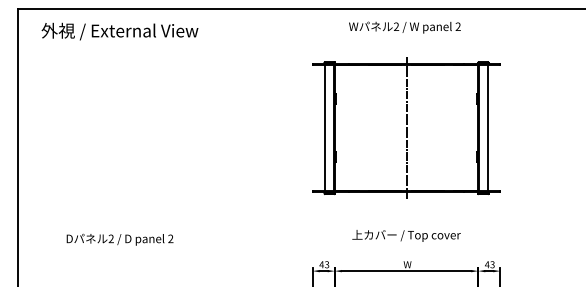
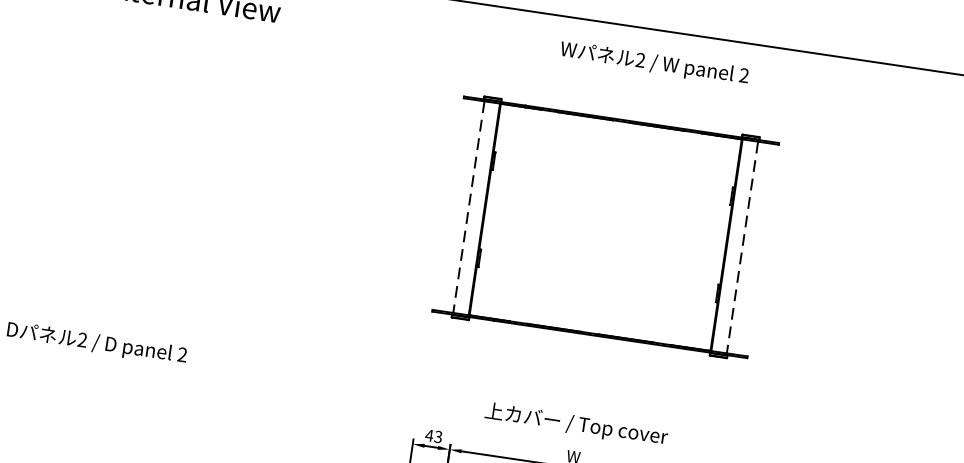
text: (404, 27) -> (653, 63), moved
line: (325, 128) -> (469, 207), solid -> dashed
line: (406, 128) -> (605, 227), removed
line: (488, 128) -> (743, 248), solid -> dashed
text: (406, 235) -> (576, 424), moved

